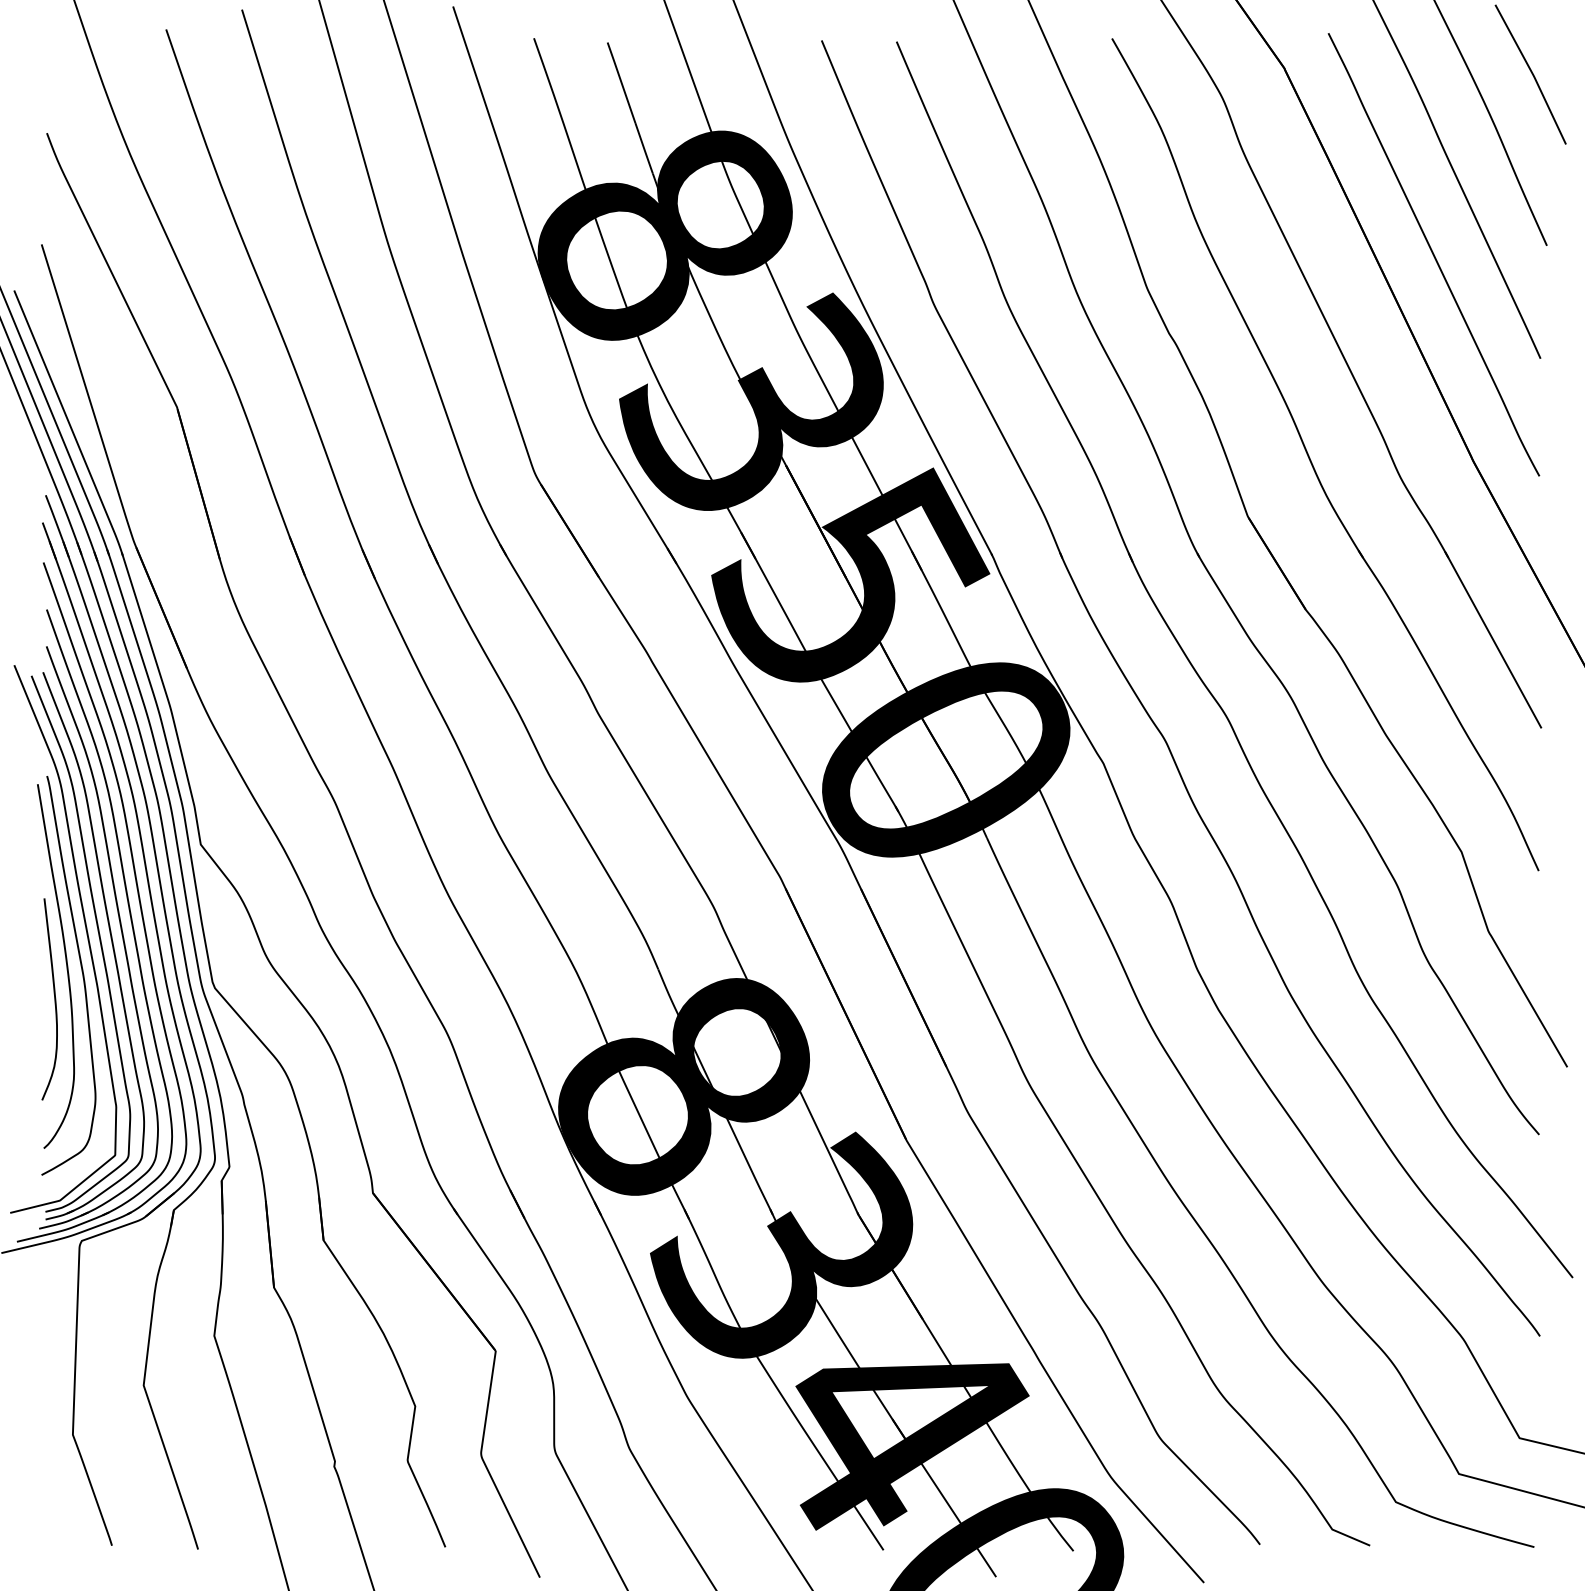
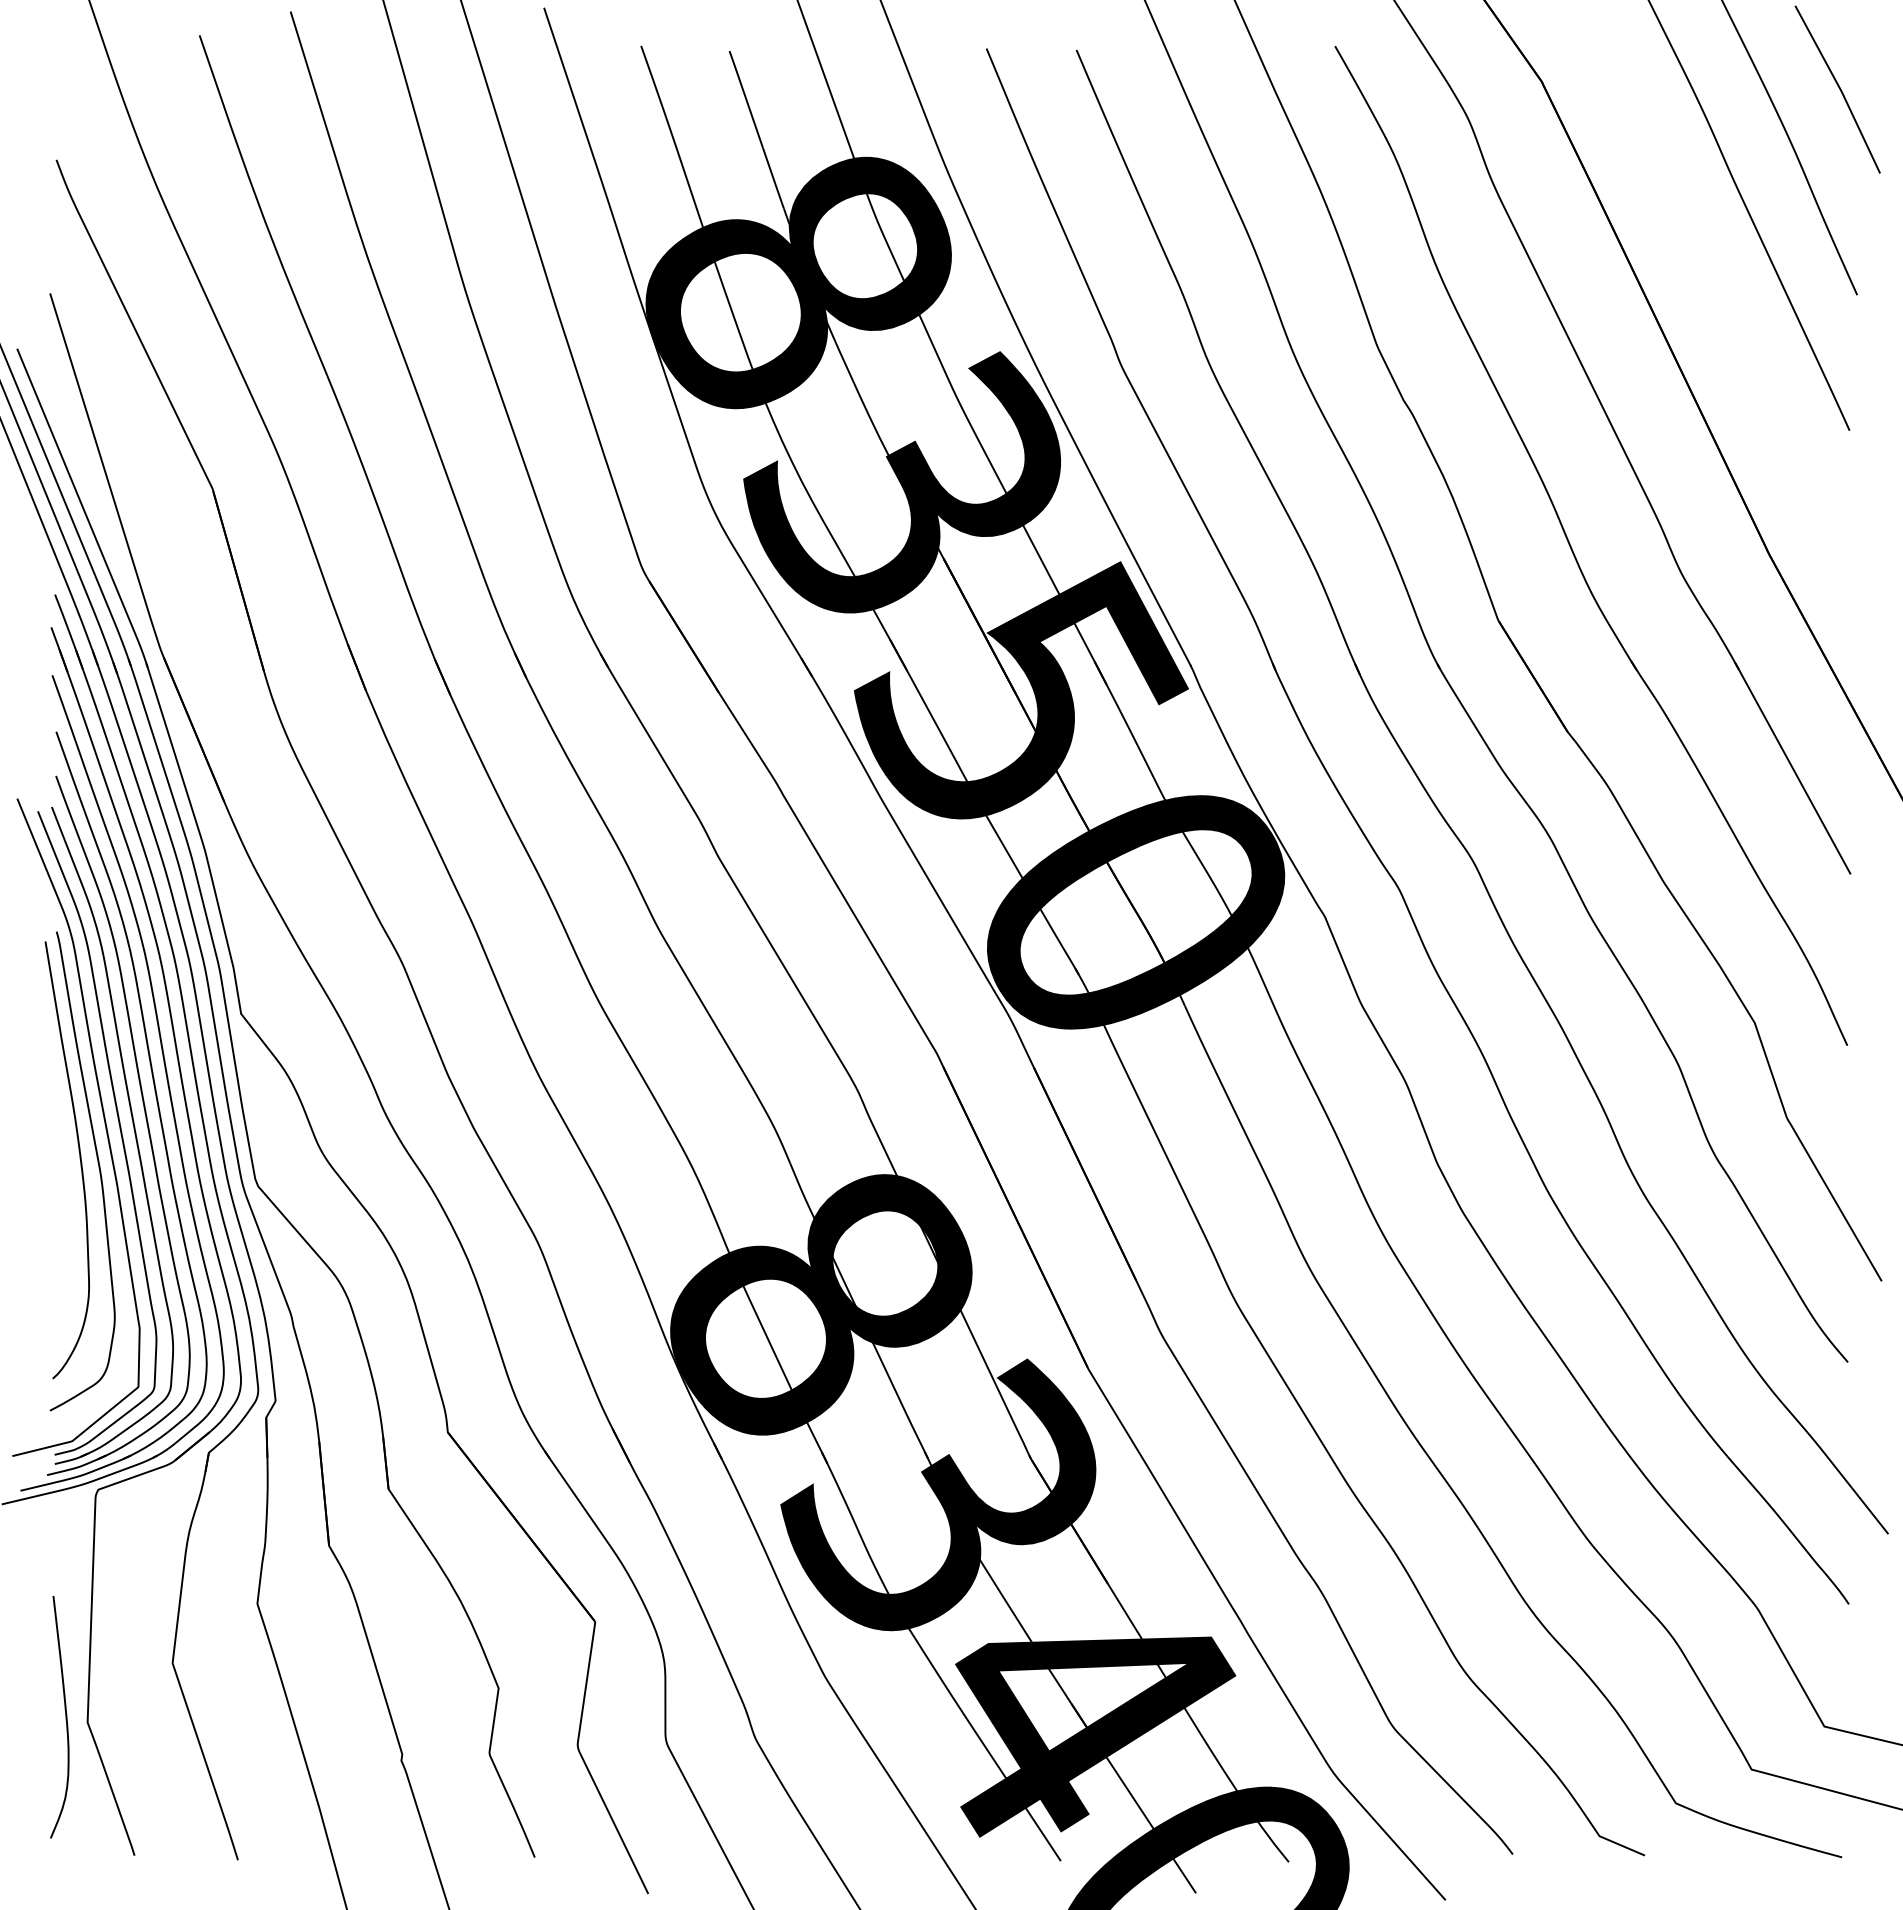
curve: (1433, 254) -> (1721, 305), removed
curve: (54, 999) -> (65, 1717), moved

